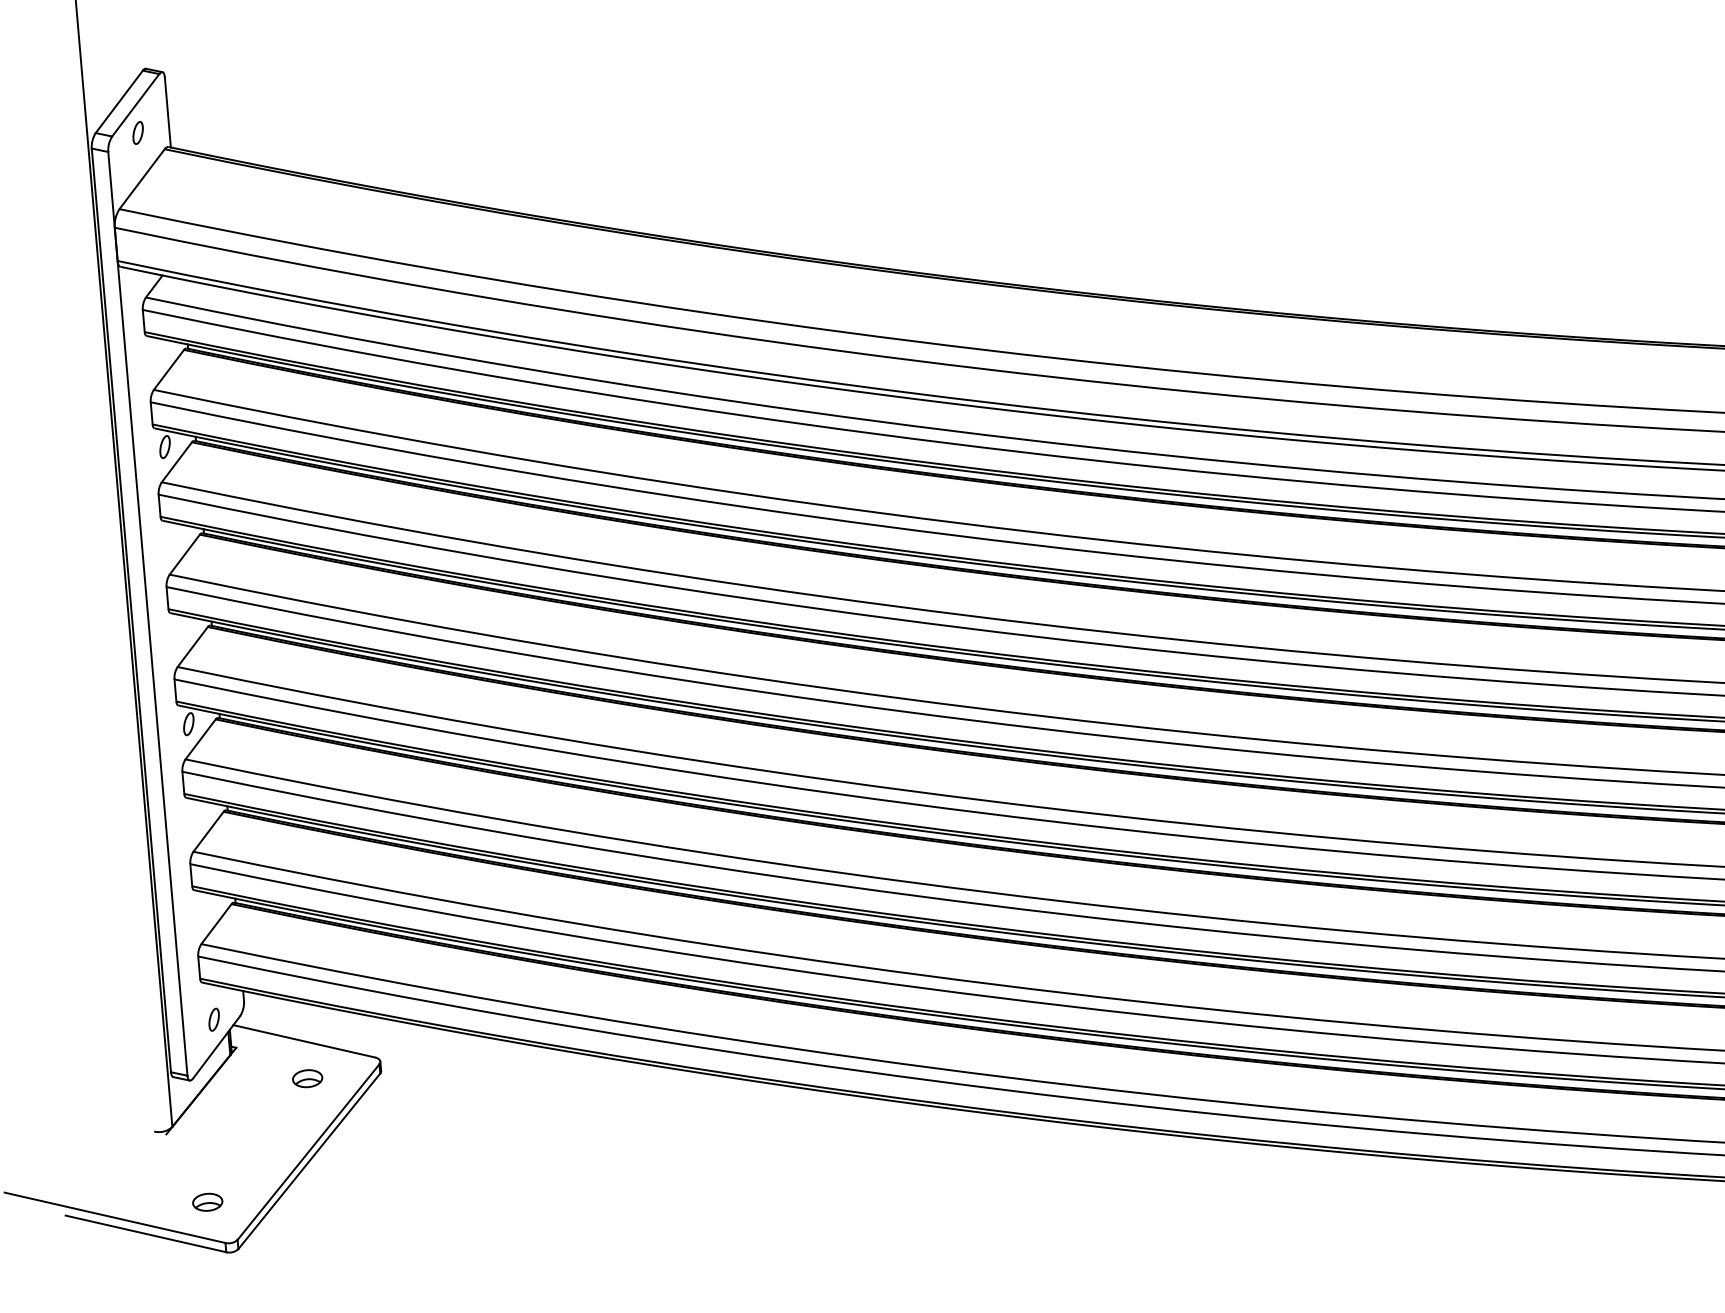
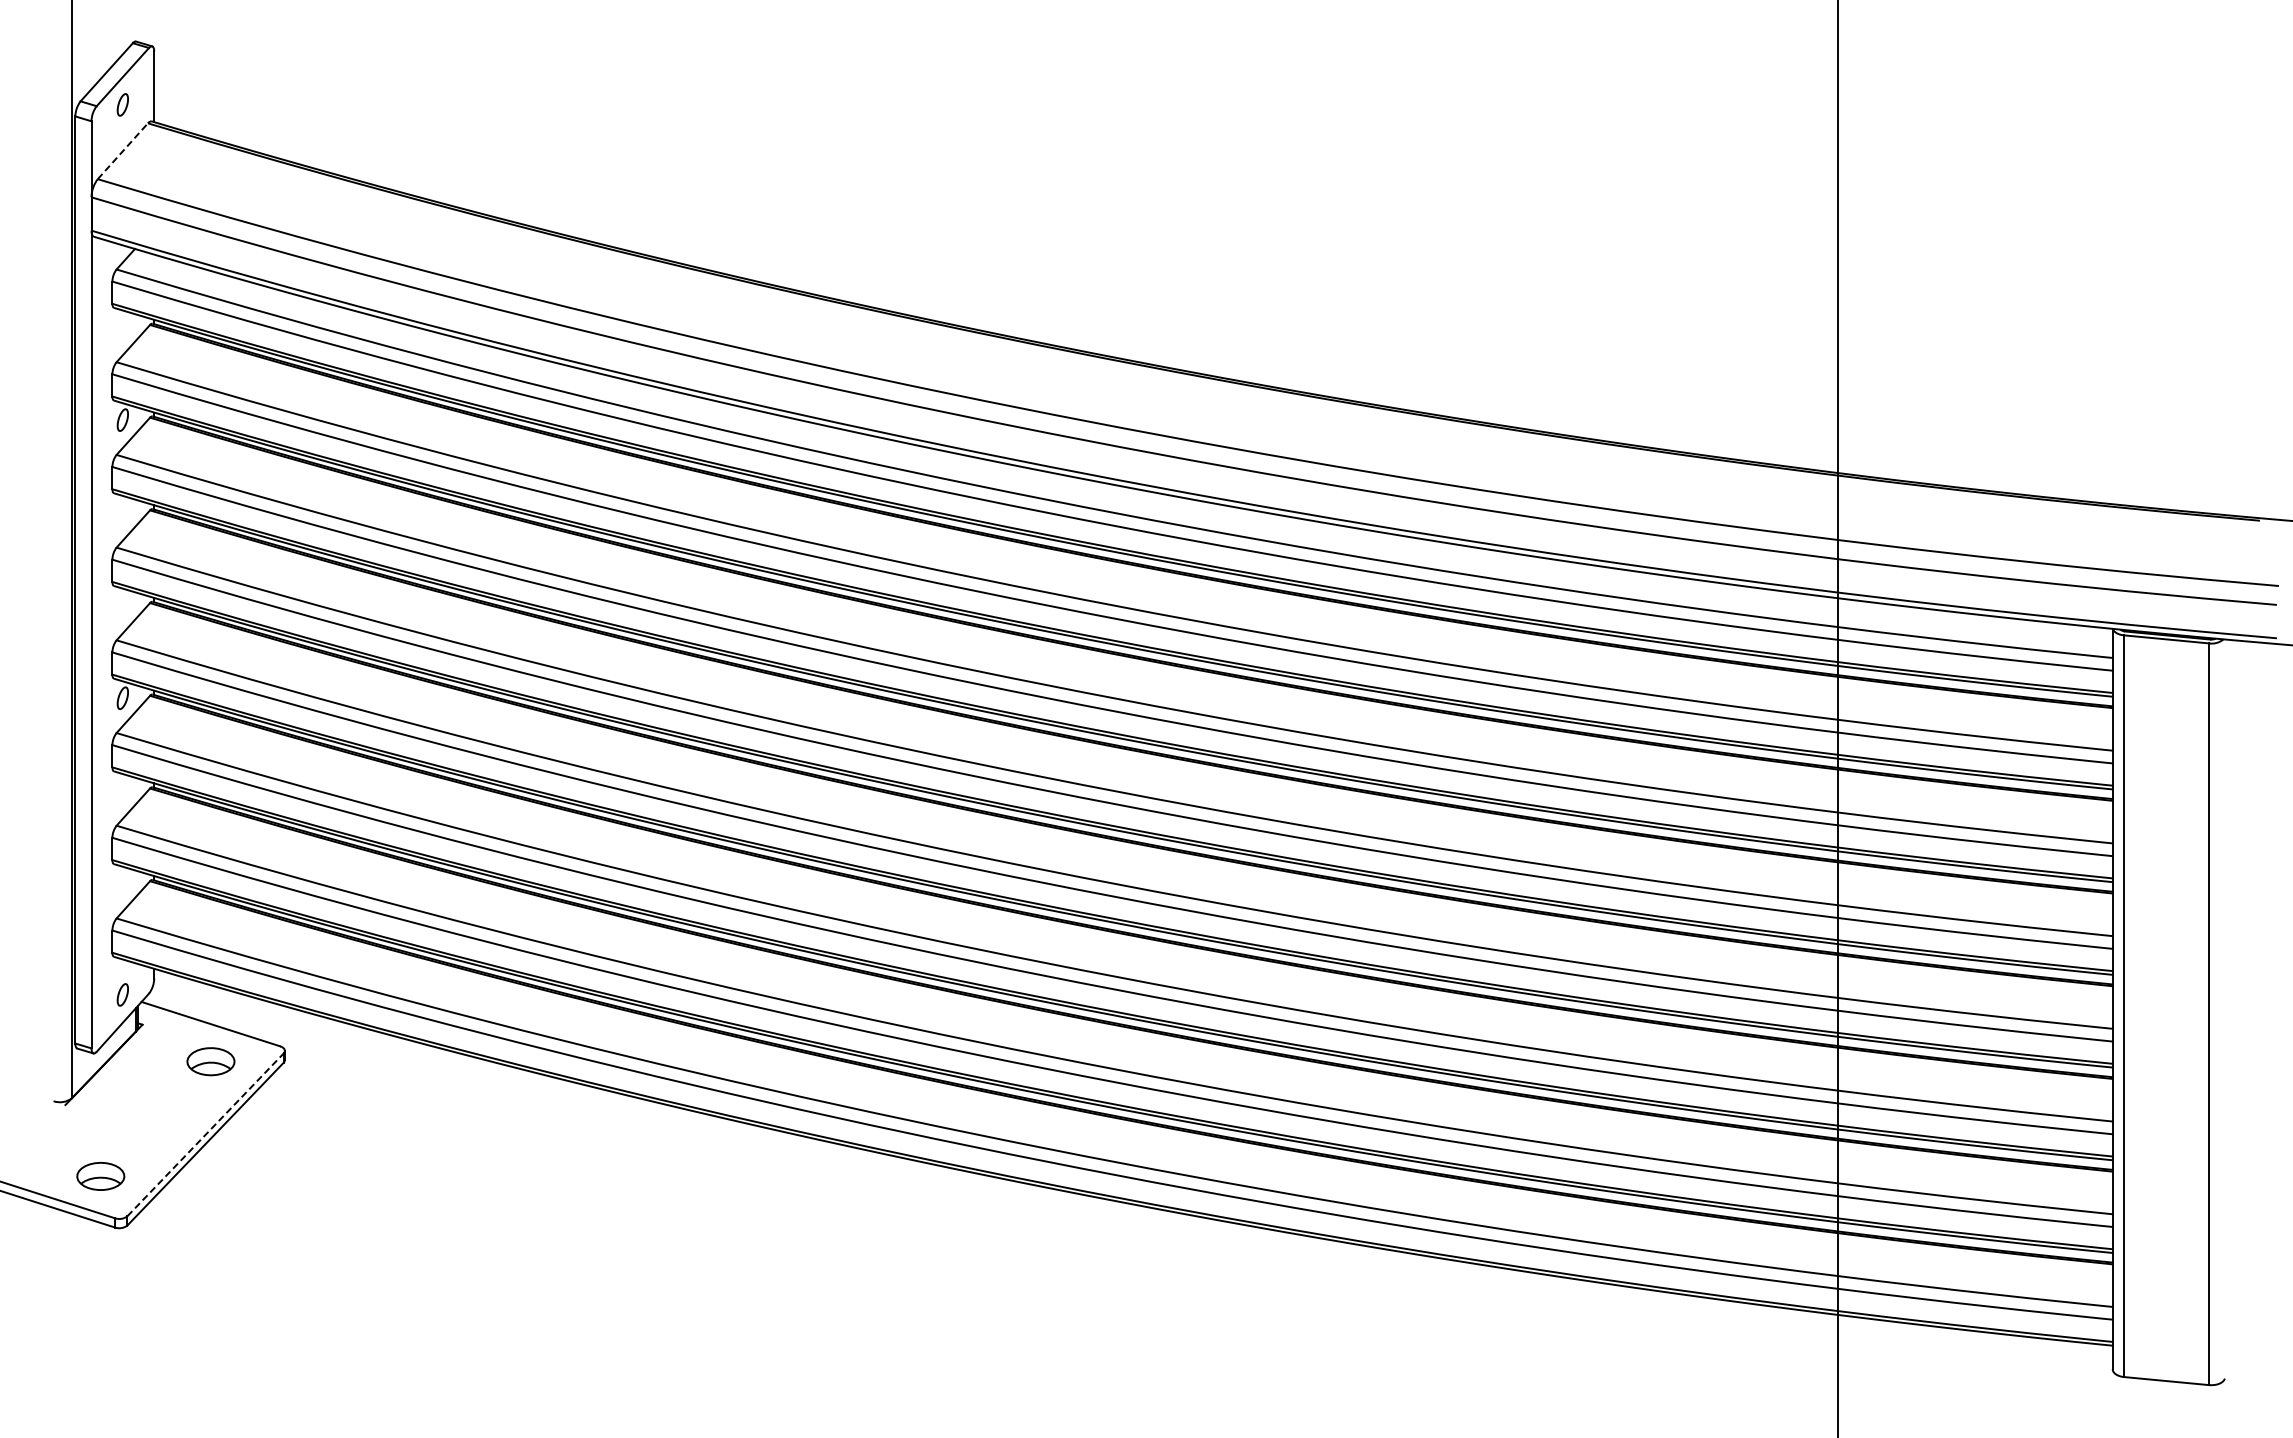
line: (141, 179) -> (122, 151), solid -> dashed
part: (307, 1078) -> (210, 1061), size x1.6
line: (308, 1151) -> (205, 1134), solid -> dashed
part: (207, 1201) -> (100, 1175), size x1.6

